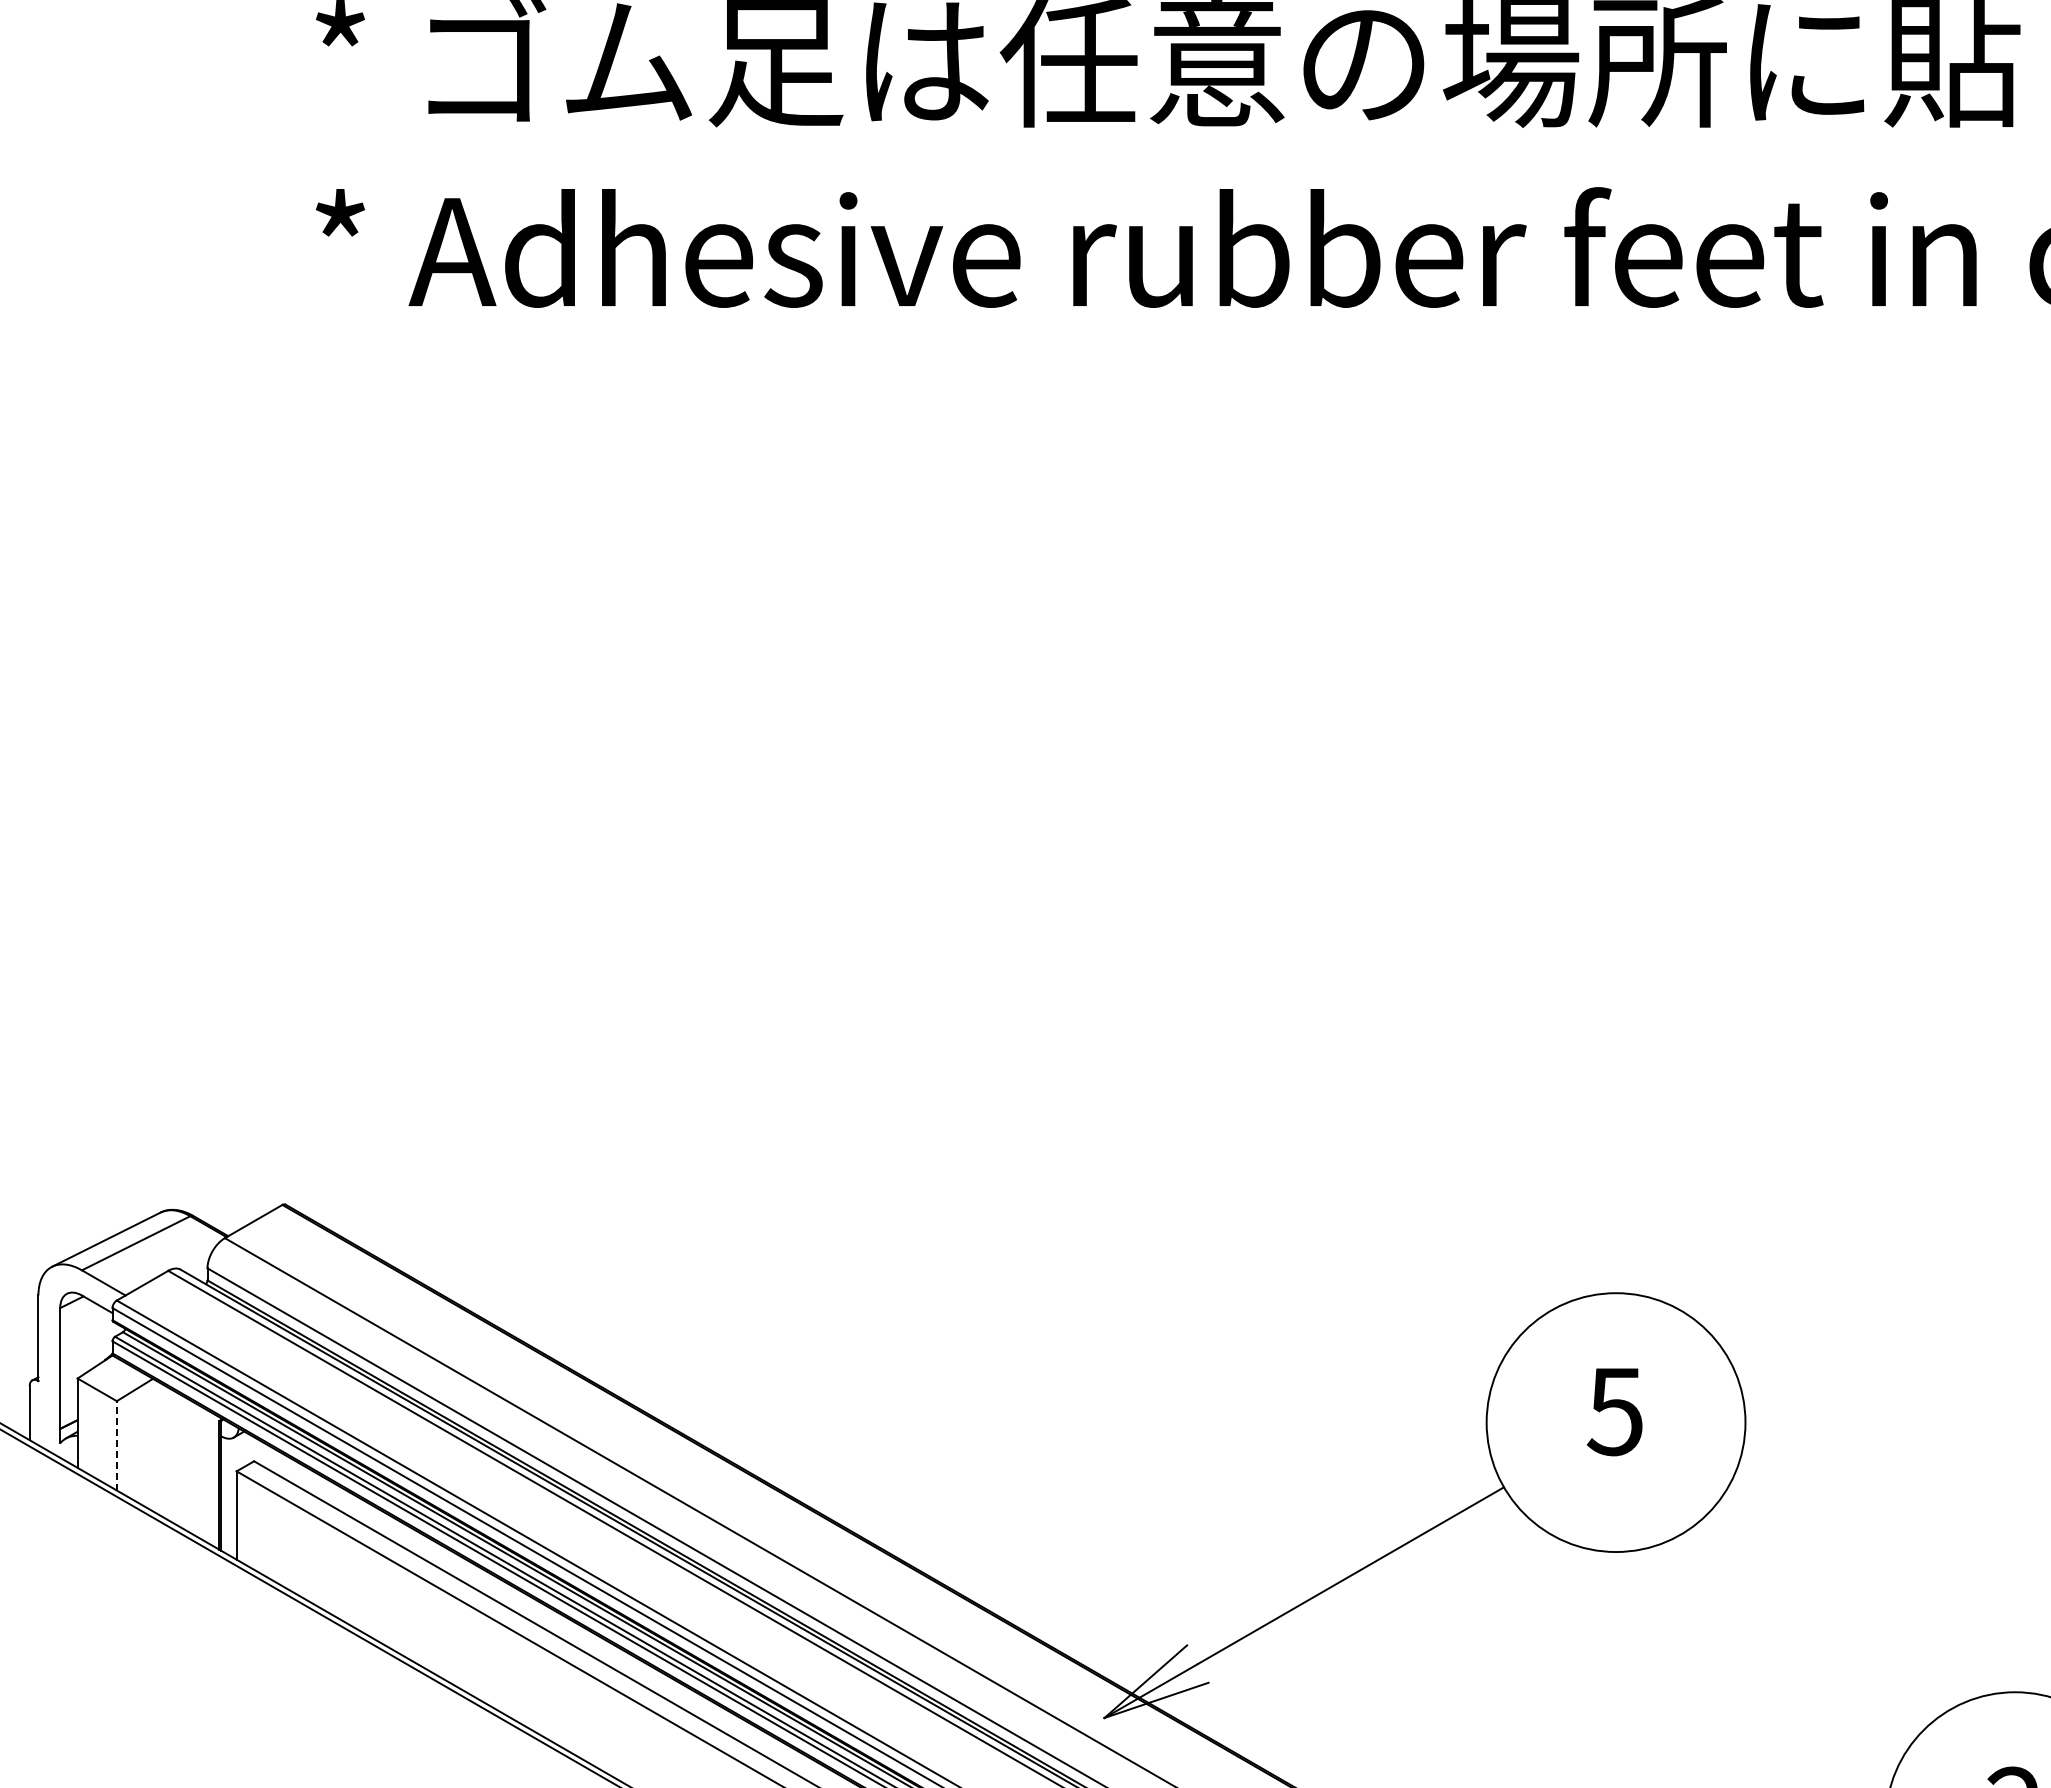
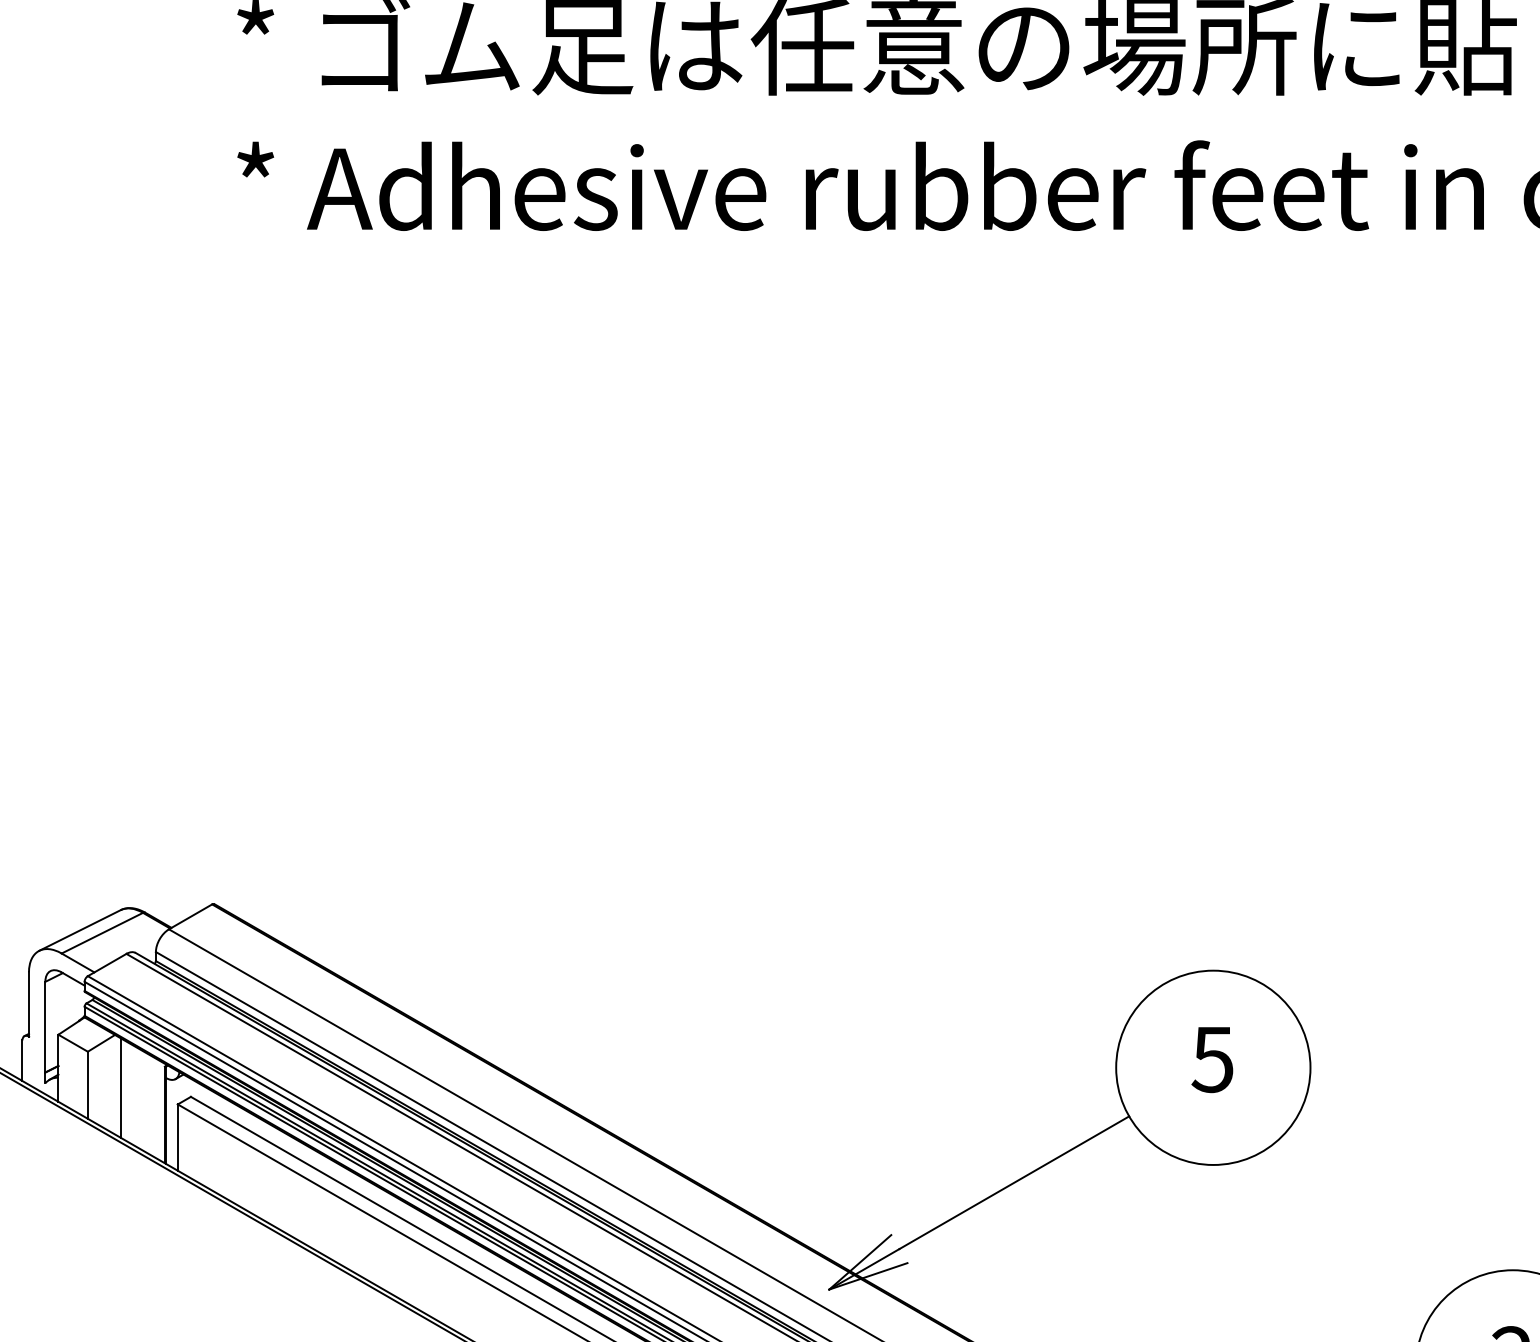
line: (116, 1445) -> (87, 1085), dashed -> solid
line: (160, 1449) -> (120, 1088), added

